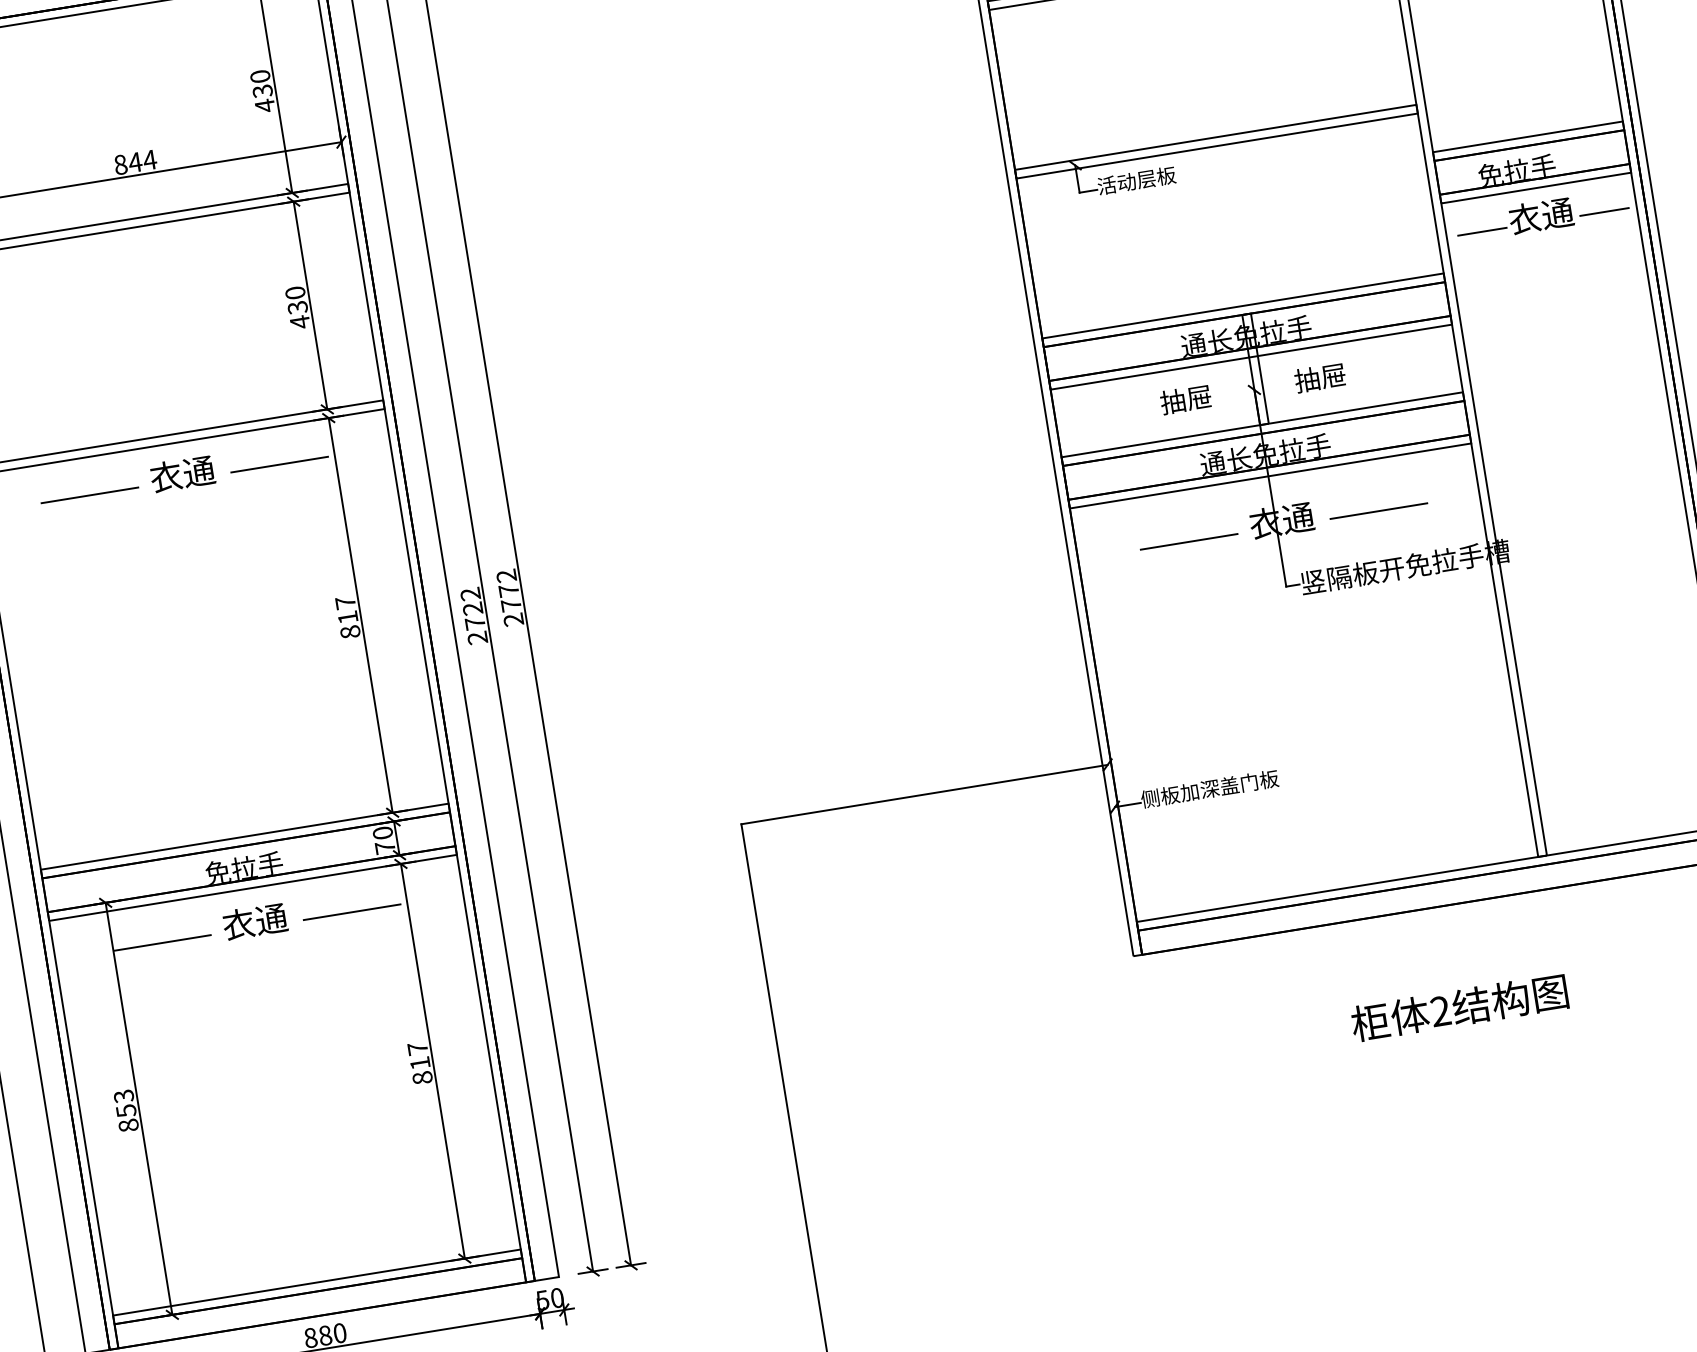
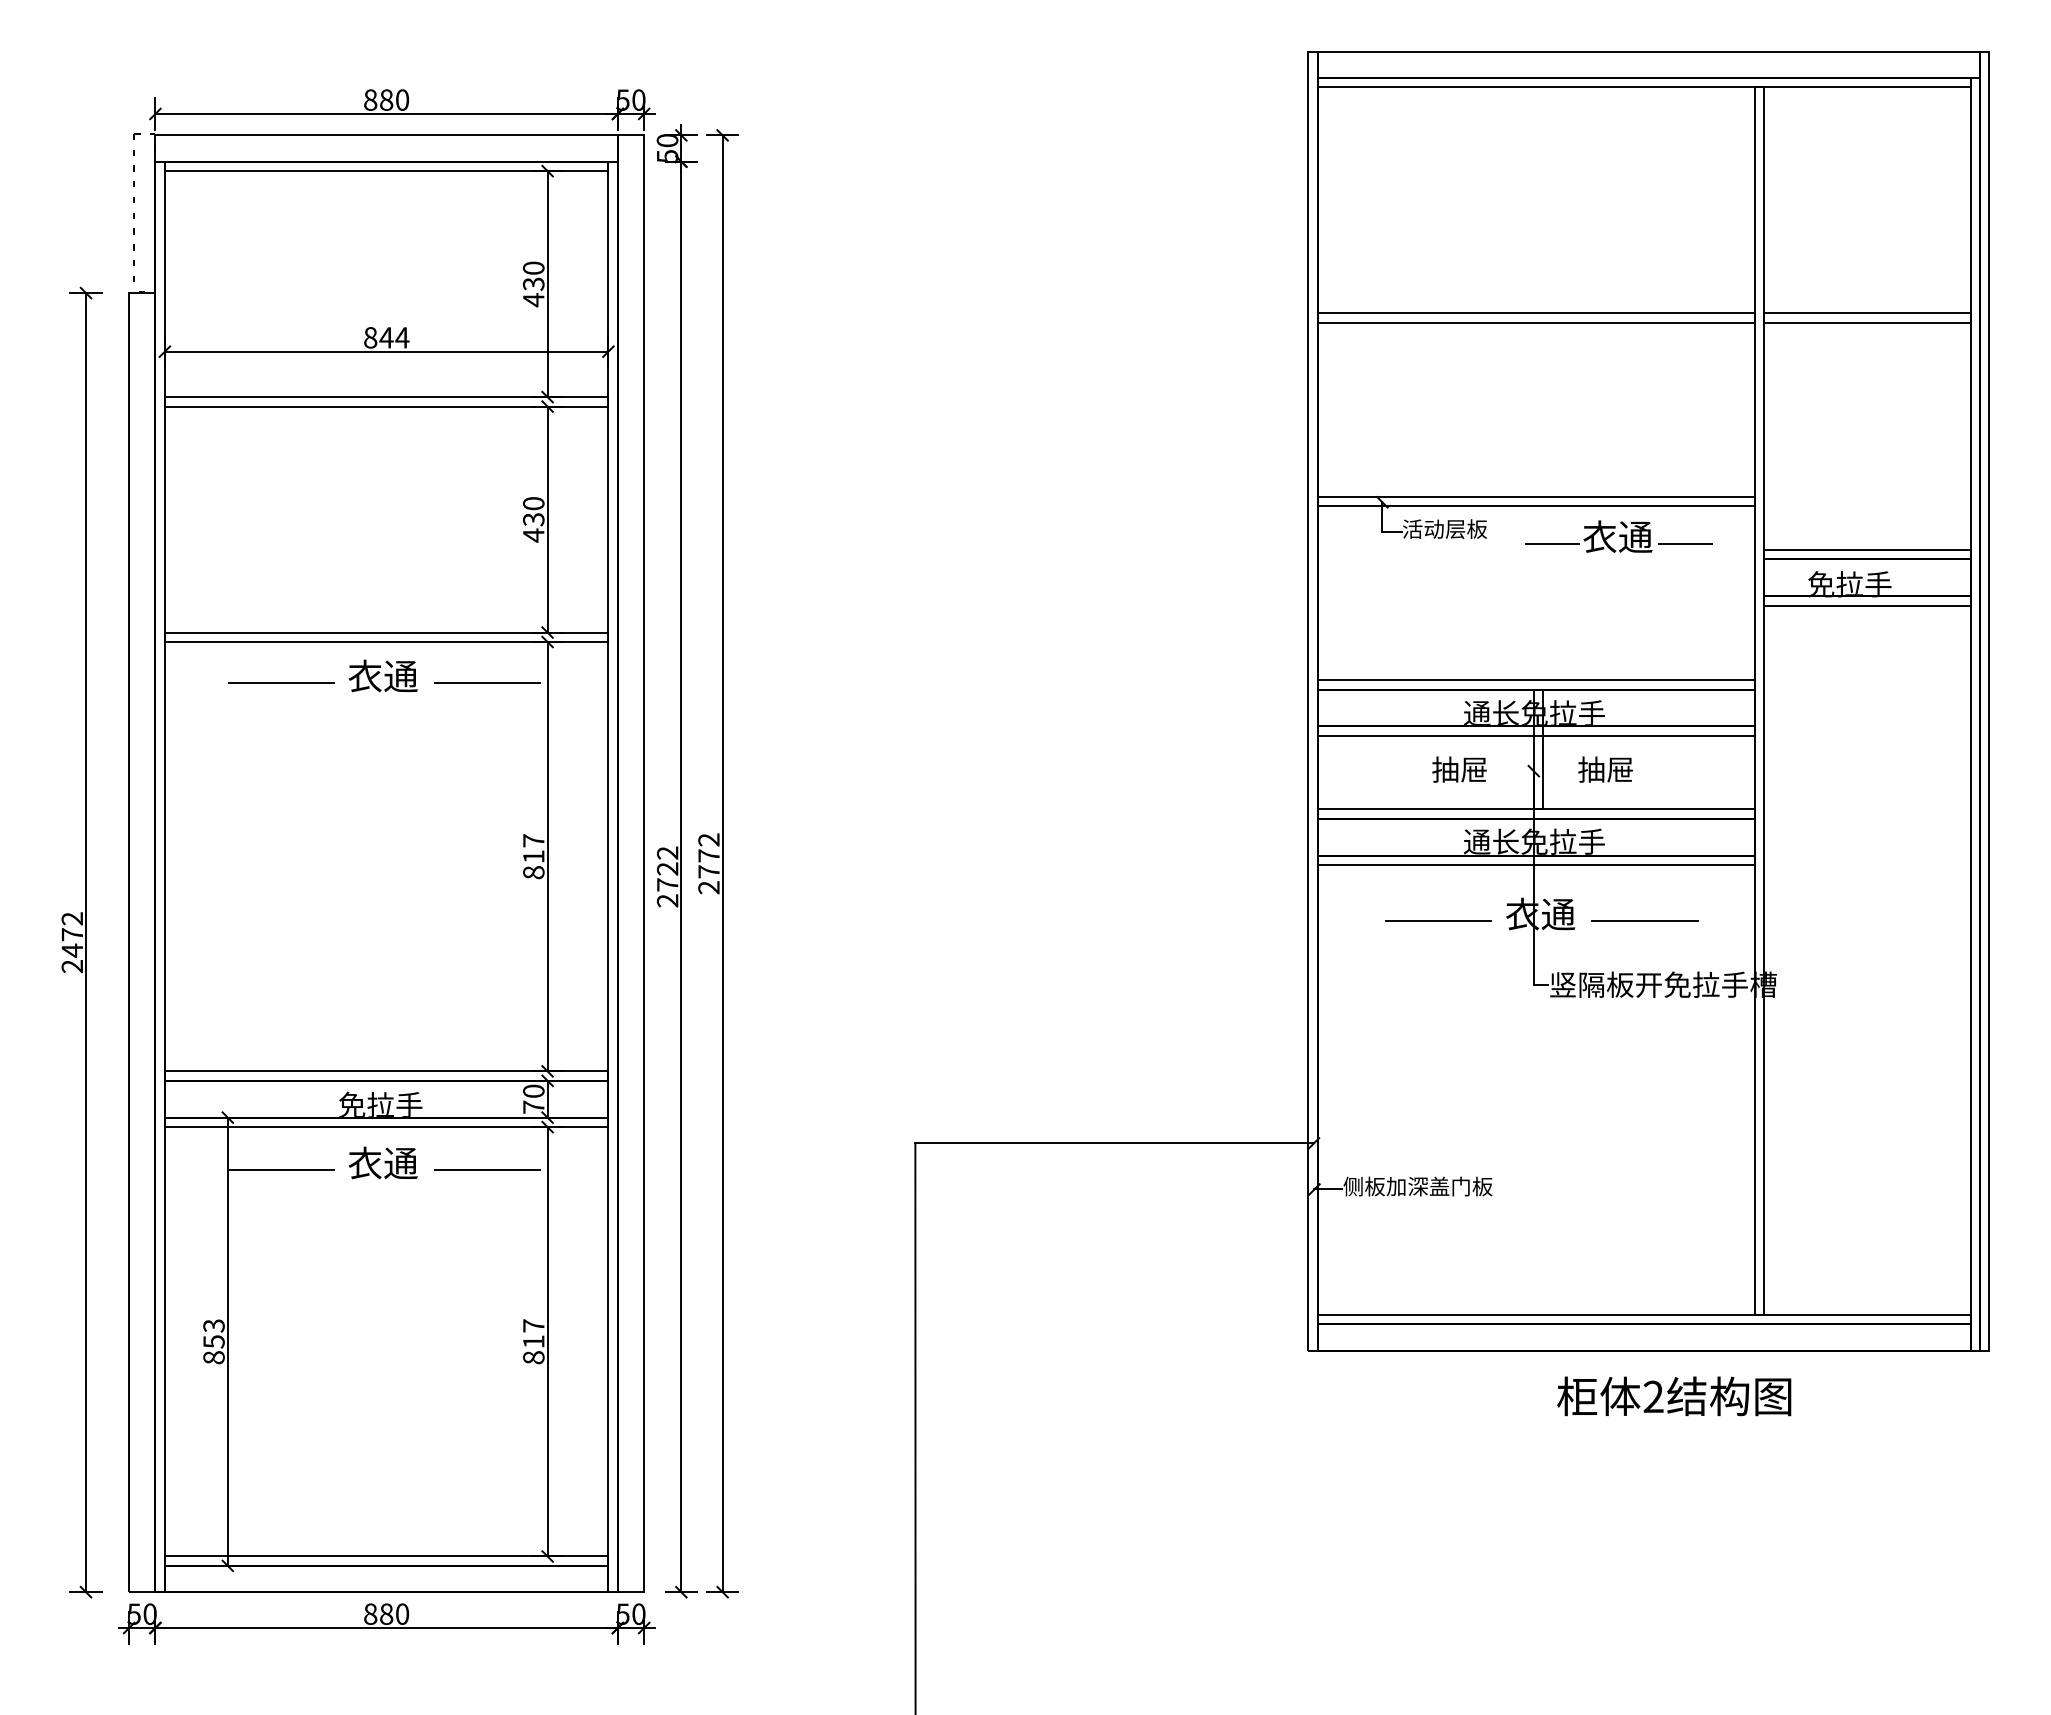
part: (1541, 215) -> (1618, 536), moved
text: (1459, 1007) -> (1674, 1396), moved

